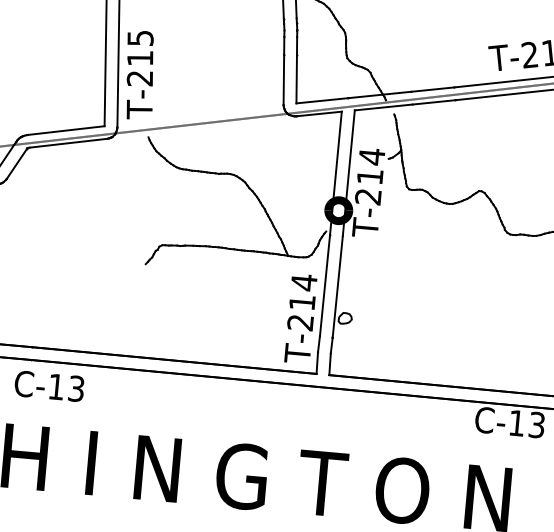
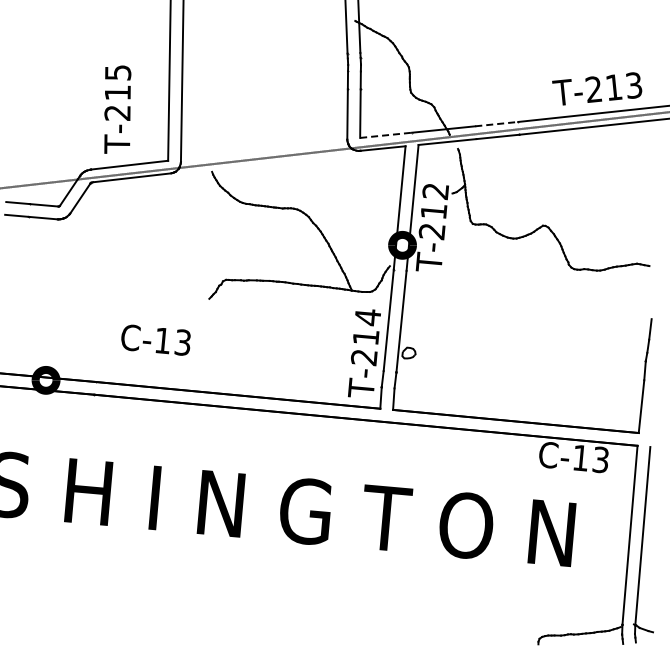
text: (139, 74) -> (117, 109), moved
line: (432, 89) -> (496, 124), solid -> dashed
line: (322, 100) -> (386, 135), solid -> dashed
text: (371, 156) -> (435, 191), T-214 -> T-212
text: (49, 385) -> (155, 339), moved

